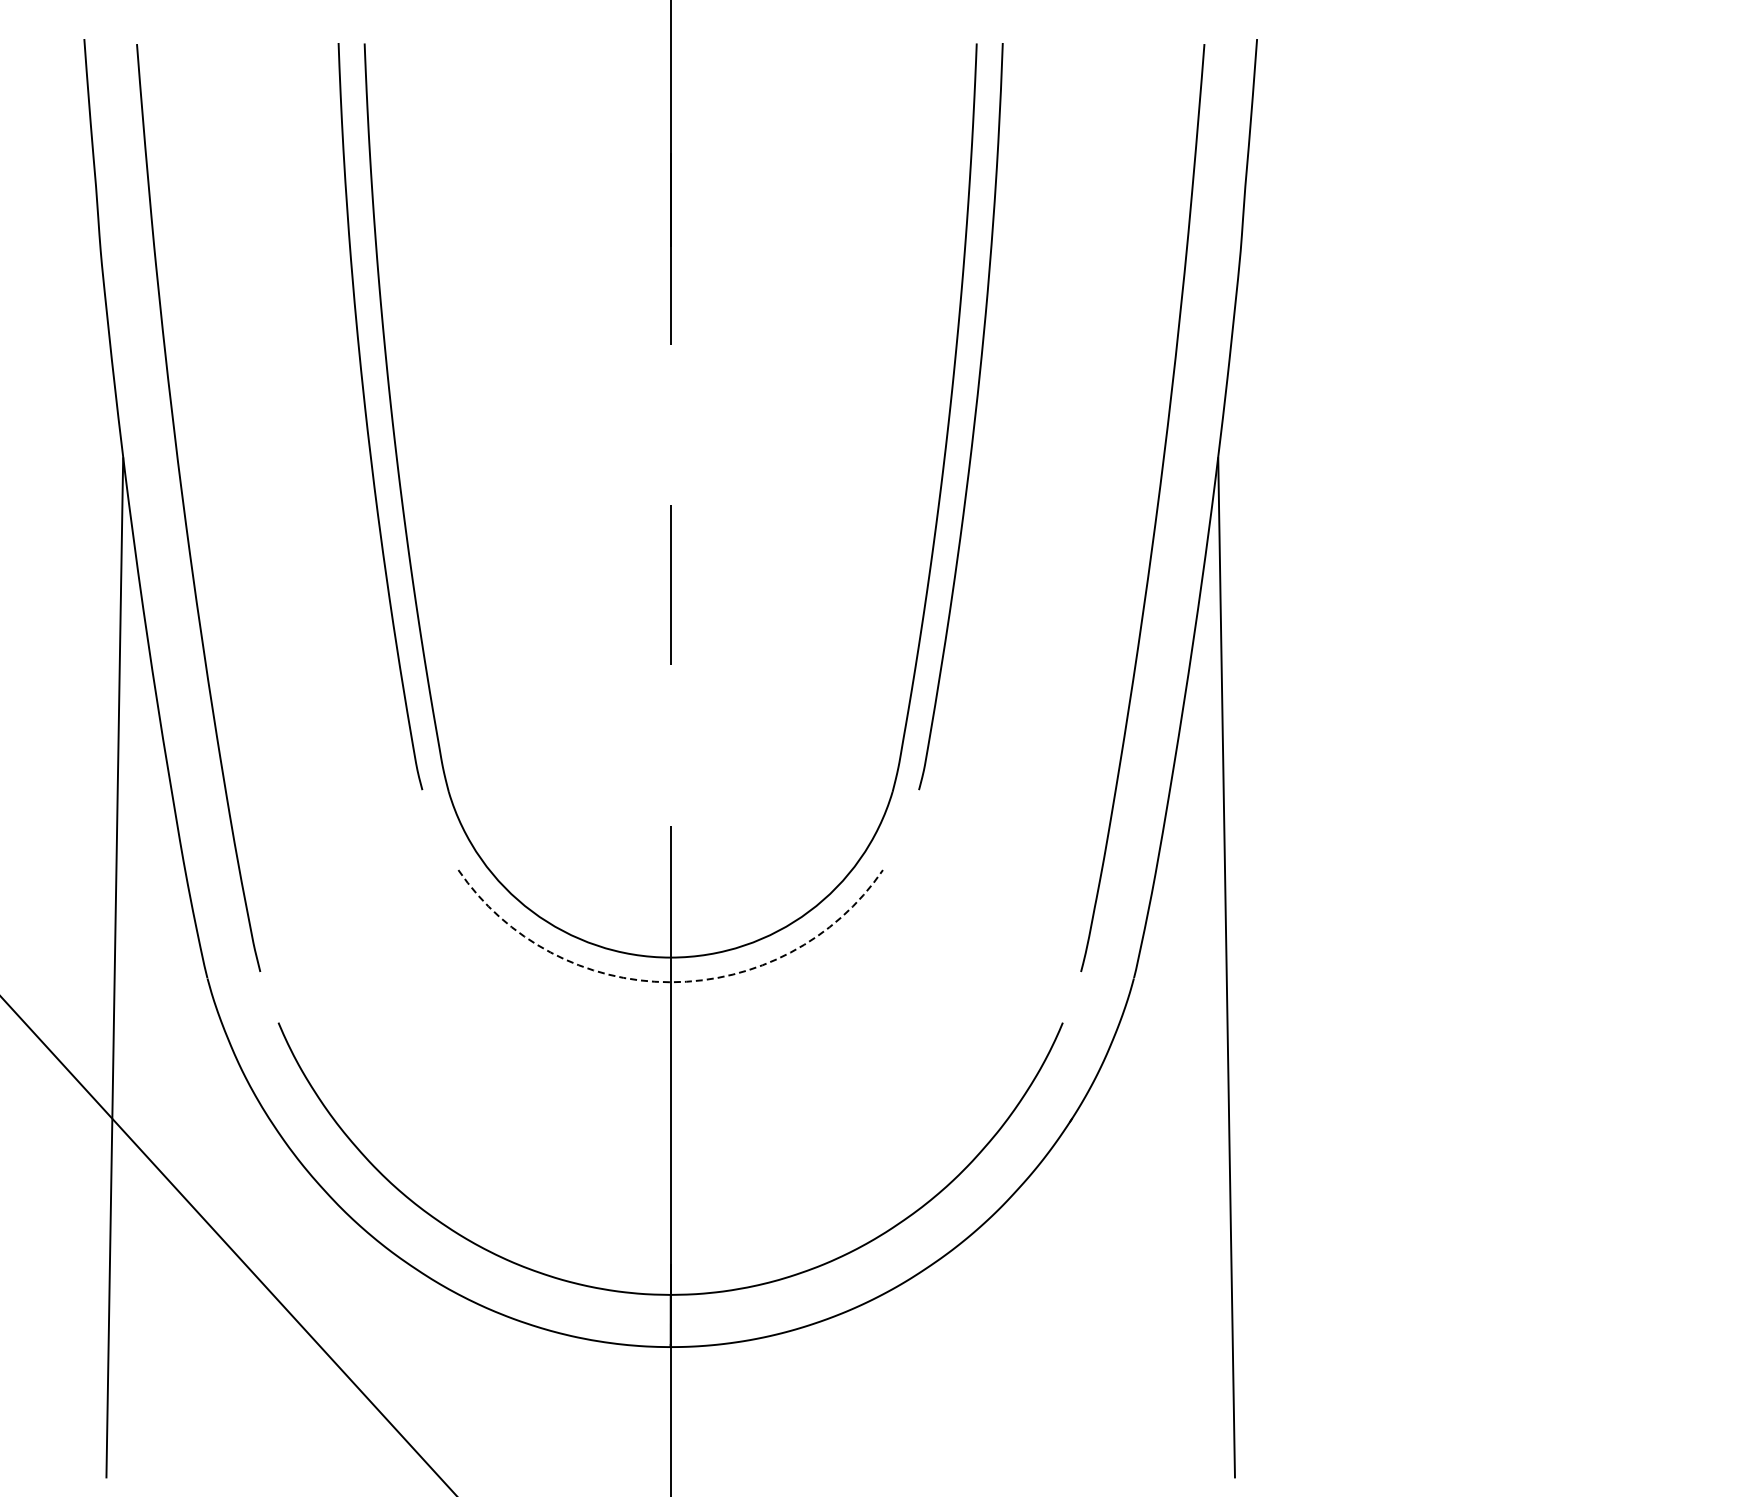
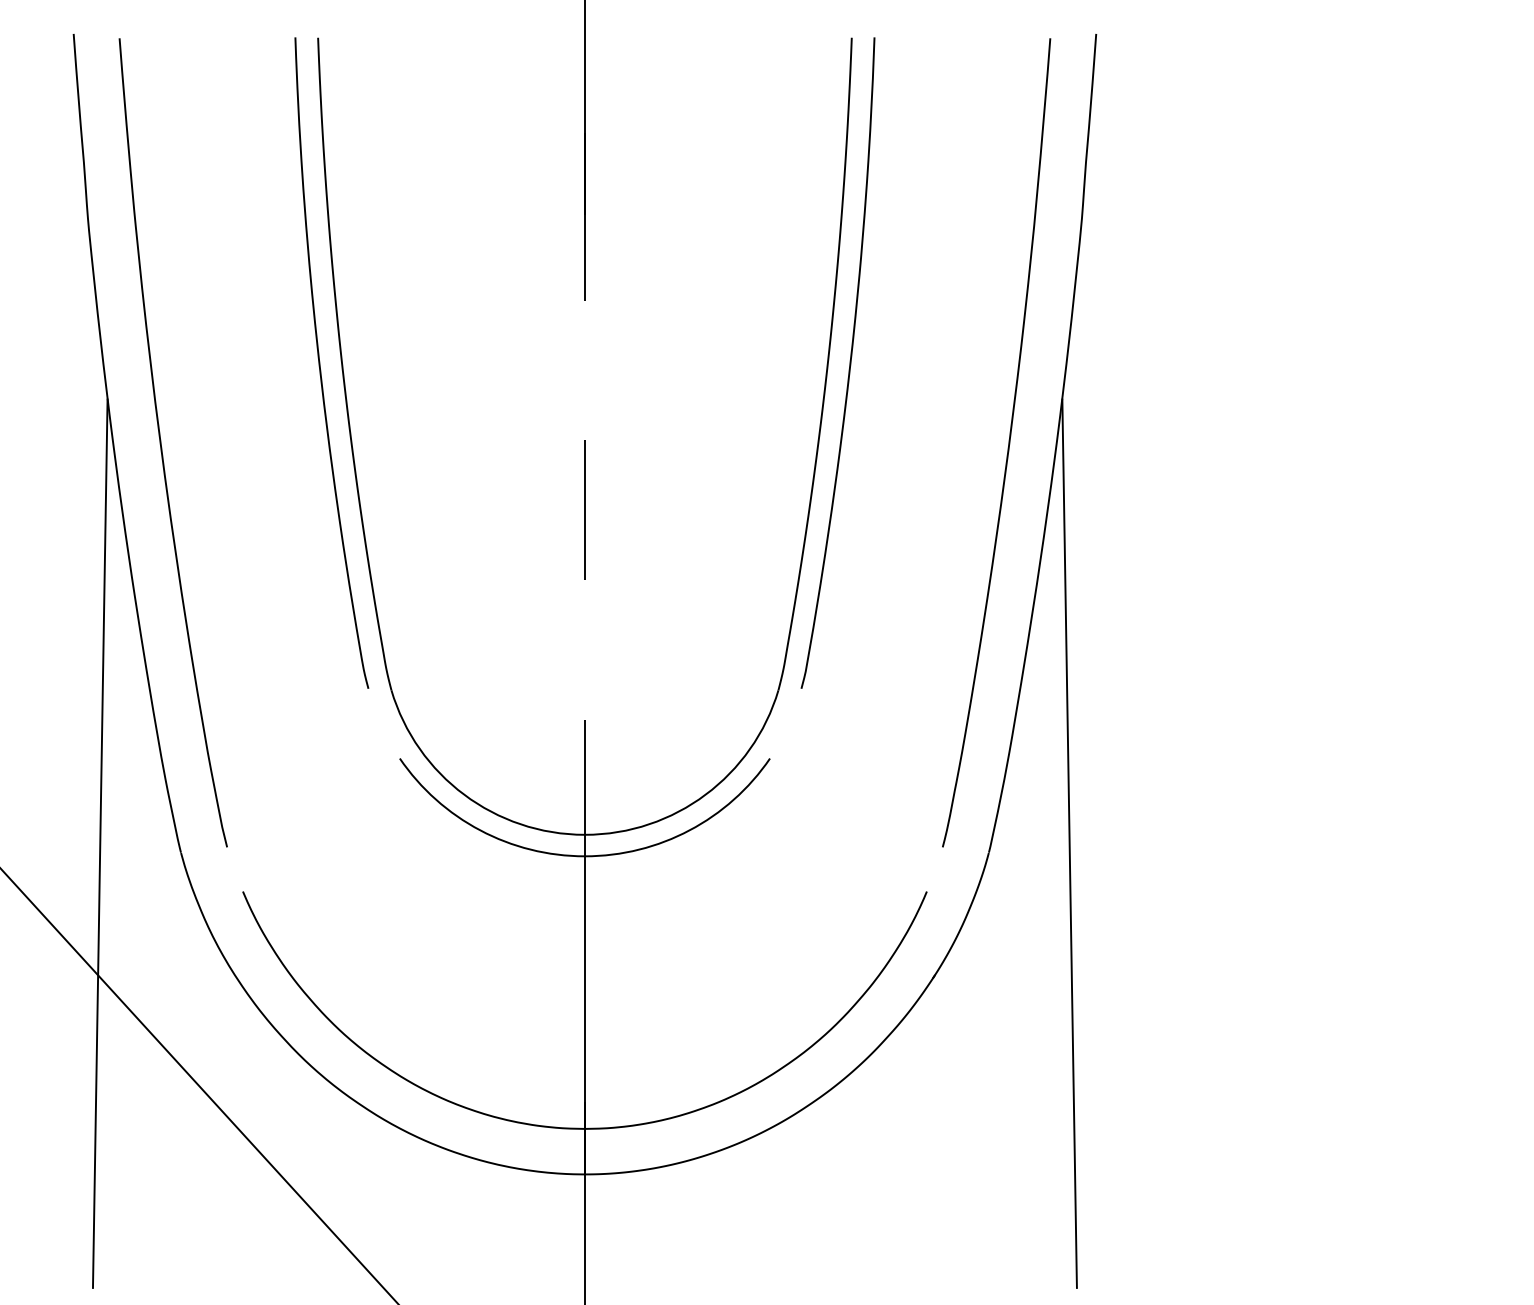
arc: (670, 982) -> (584, 856), dashed -> solid

